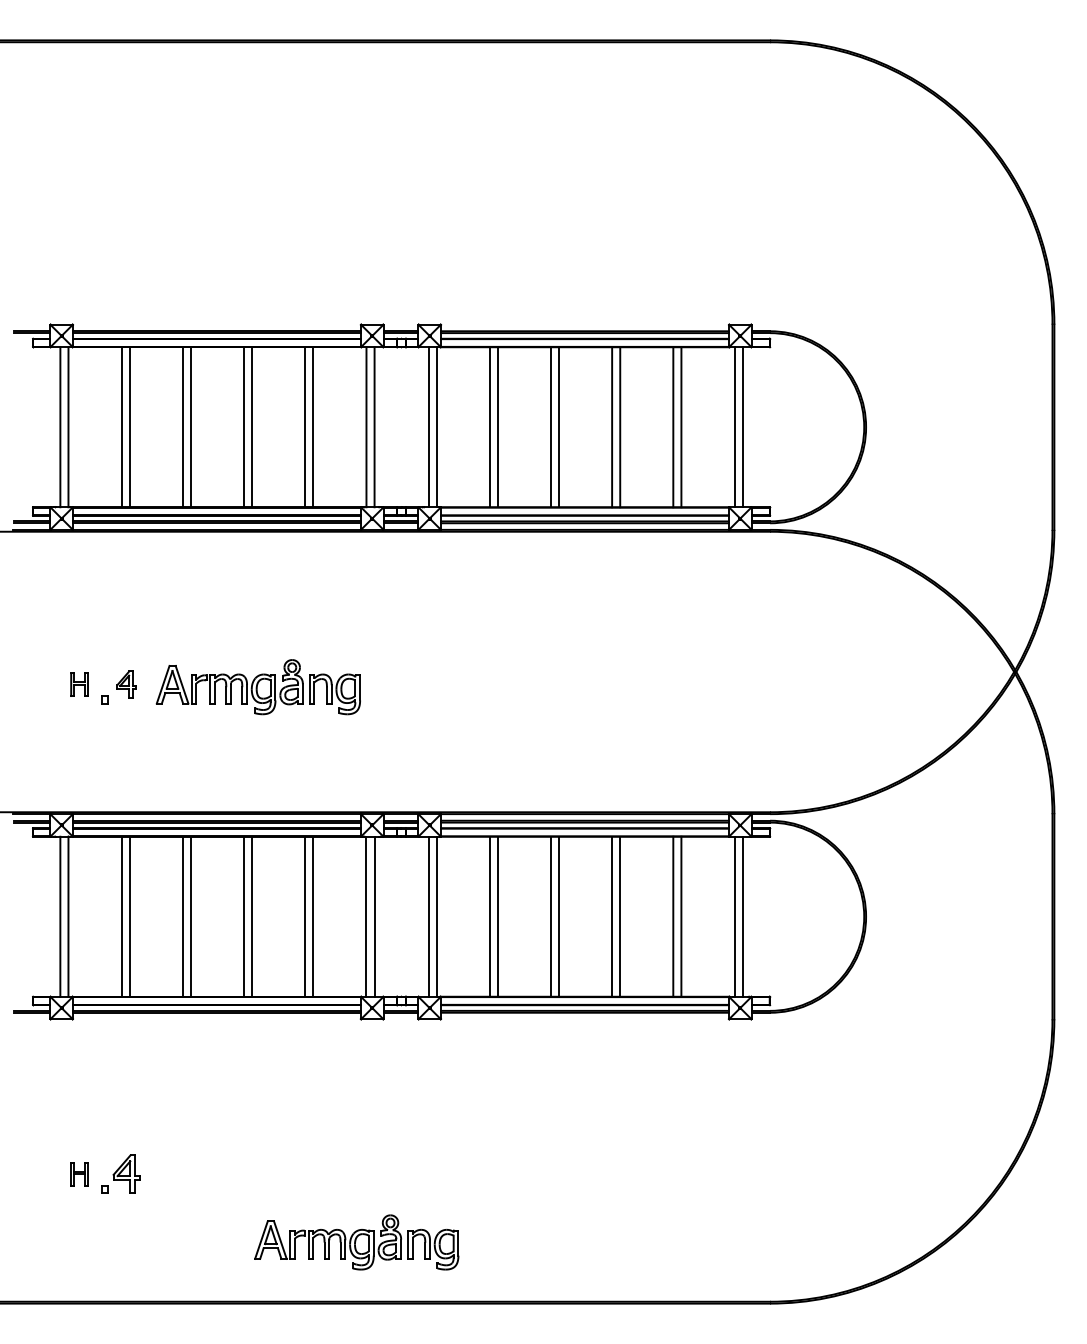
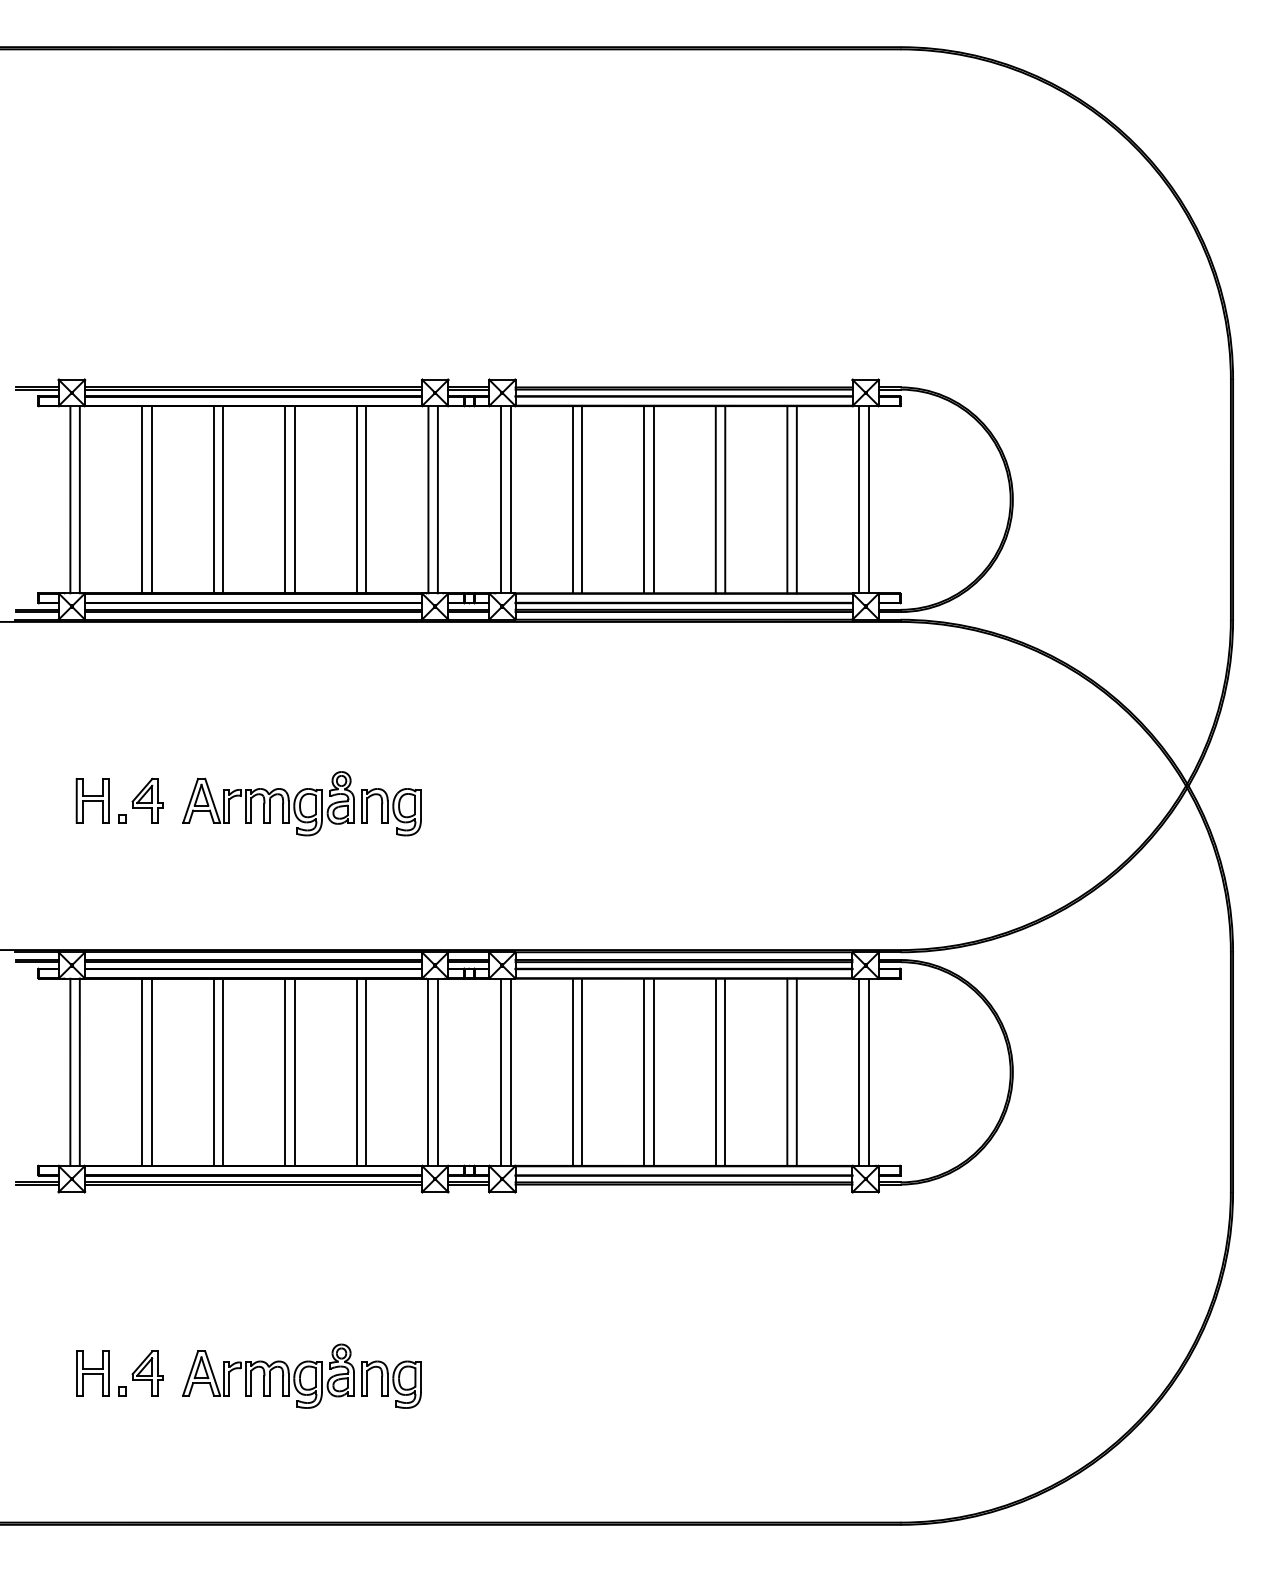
part: (79, 684) -> (92, 800), size x1.67
part: (126, 684) -> (147, 800), size x1.43
part: (79, 1174) -> (92, 1373), size x1.67
part: (356, 1241) -> (301, 1375), moved

